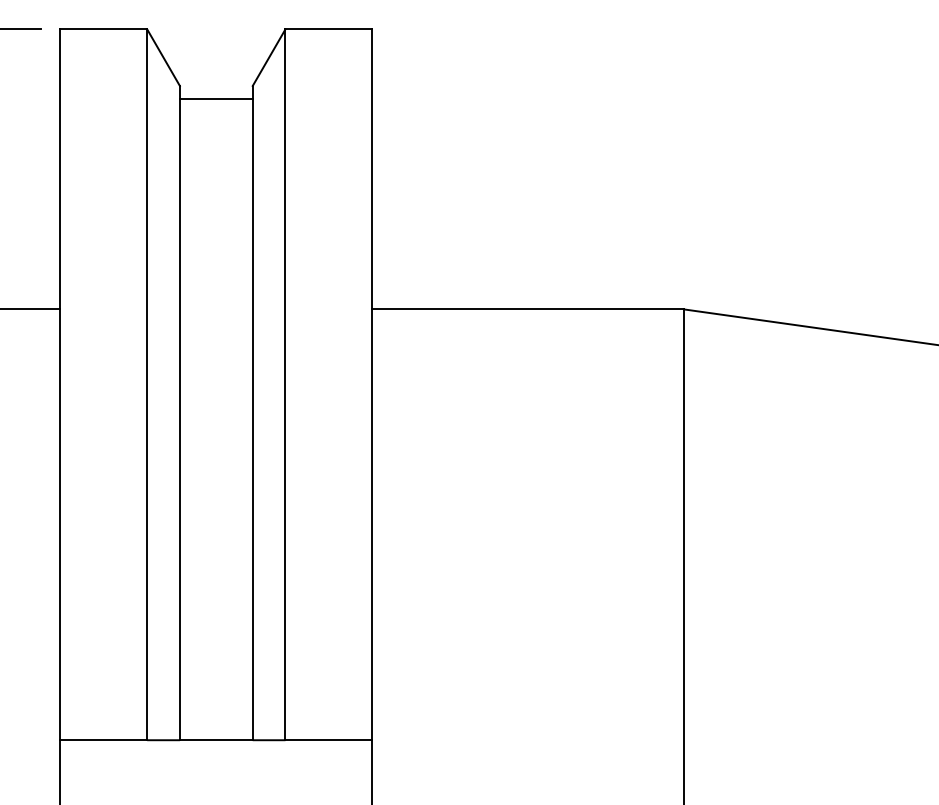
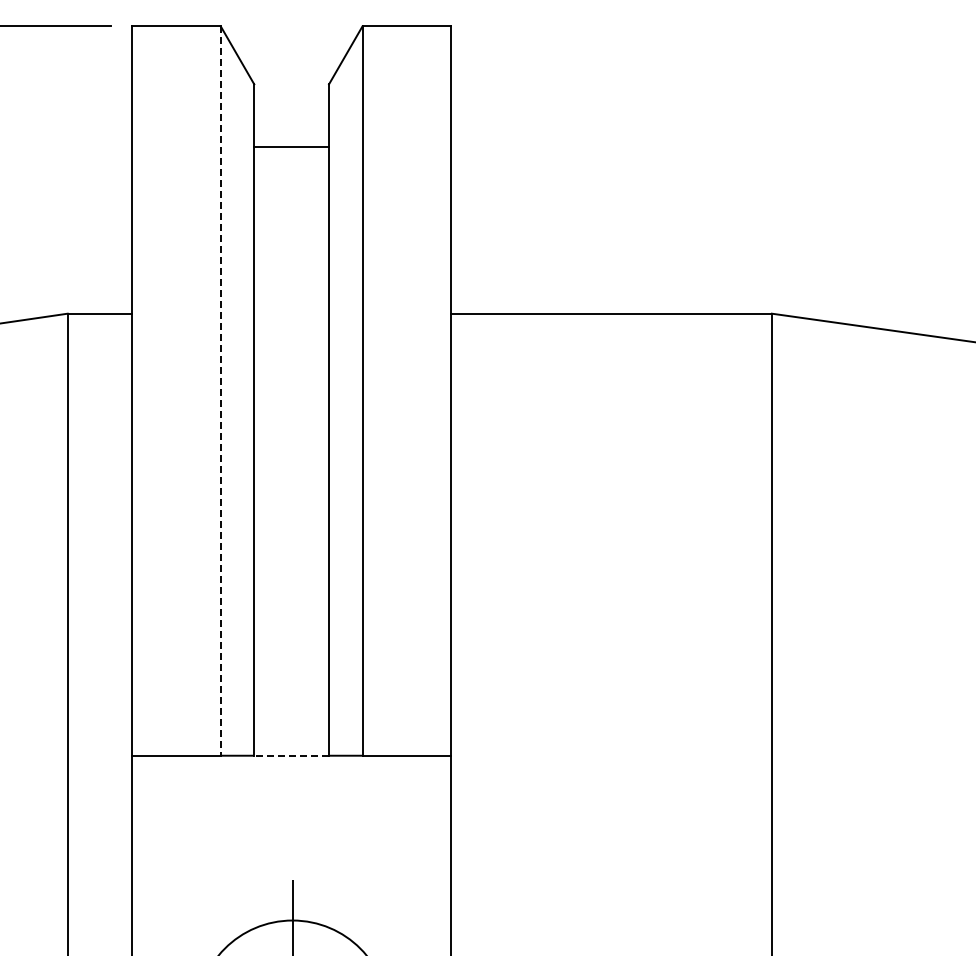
line: (216, 99) -> (291, 147), moved
line: (146, 384) -> (220, 390), solid -> dashed
line: (216, 739) -> (291, 755), solid -> dashed

